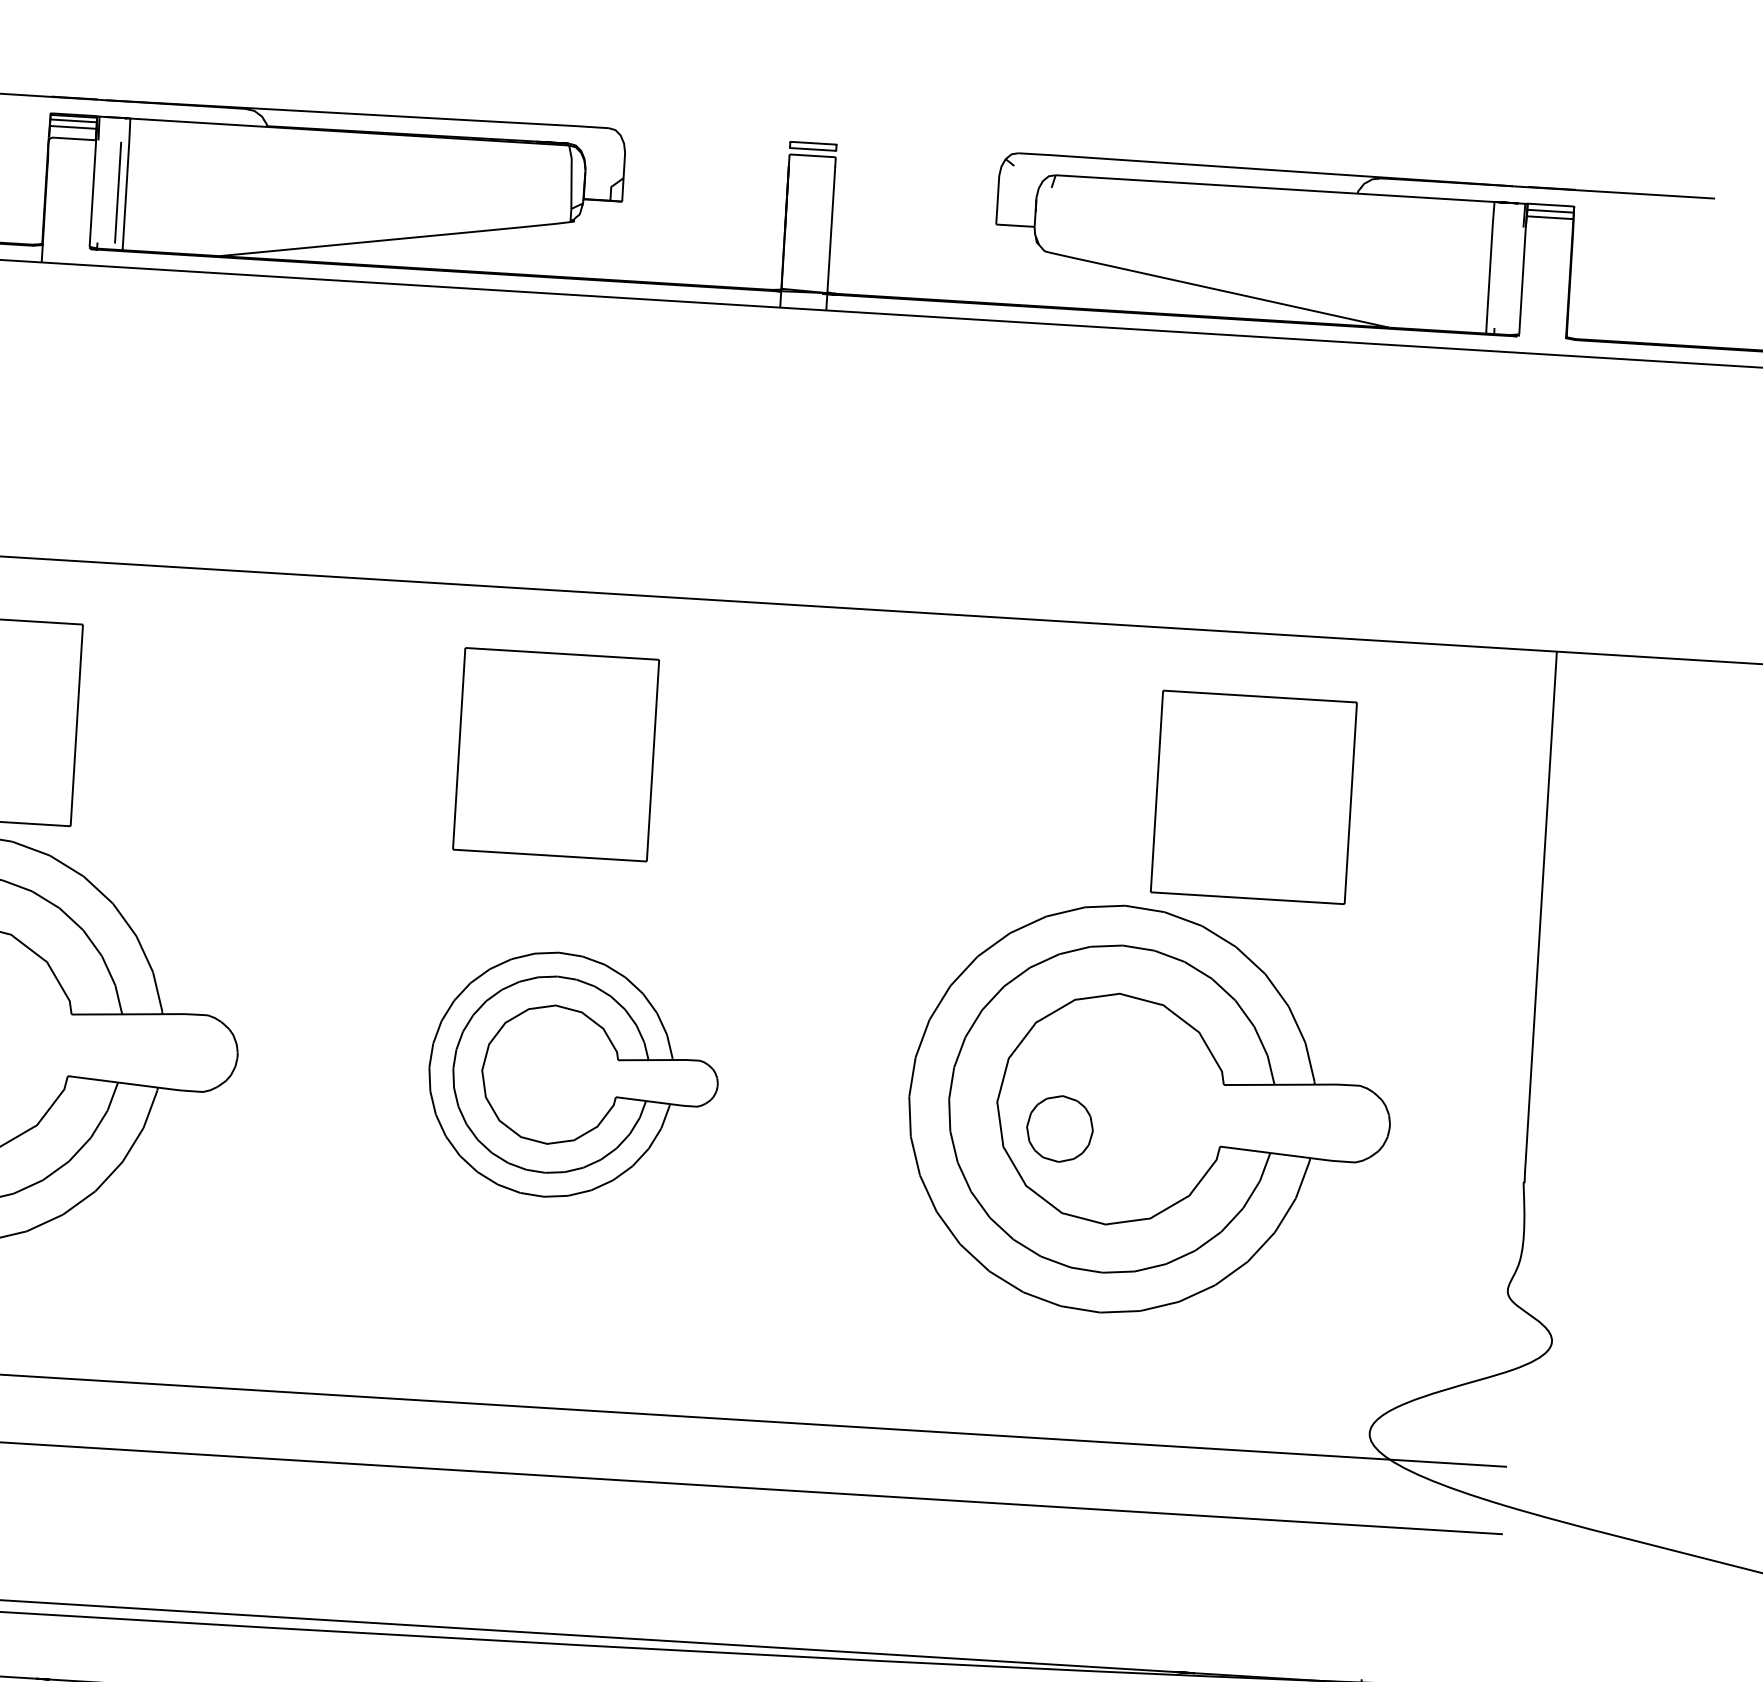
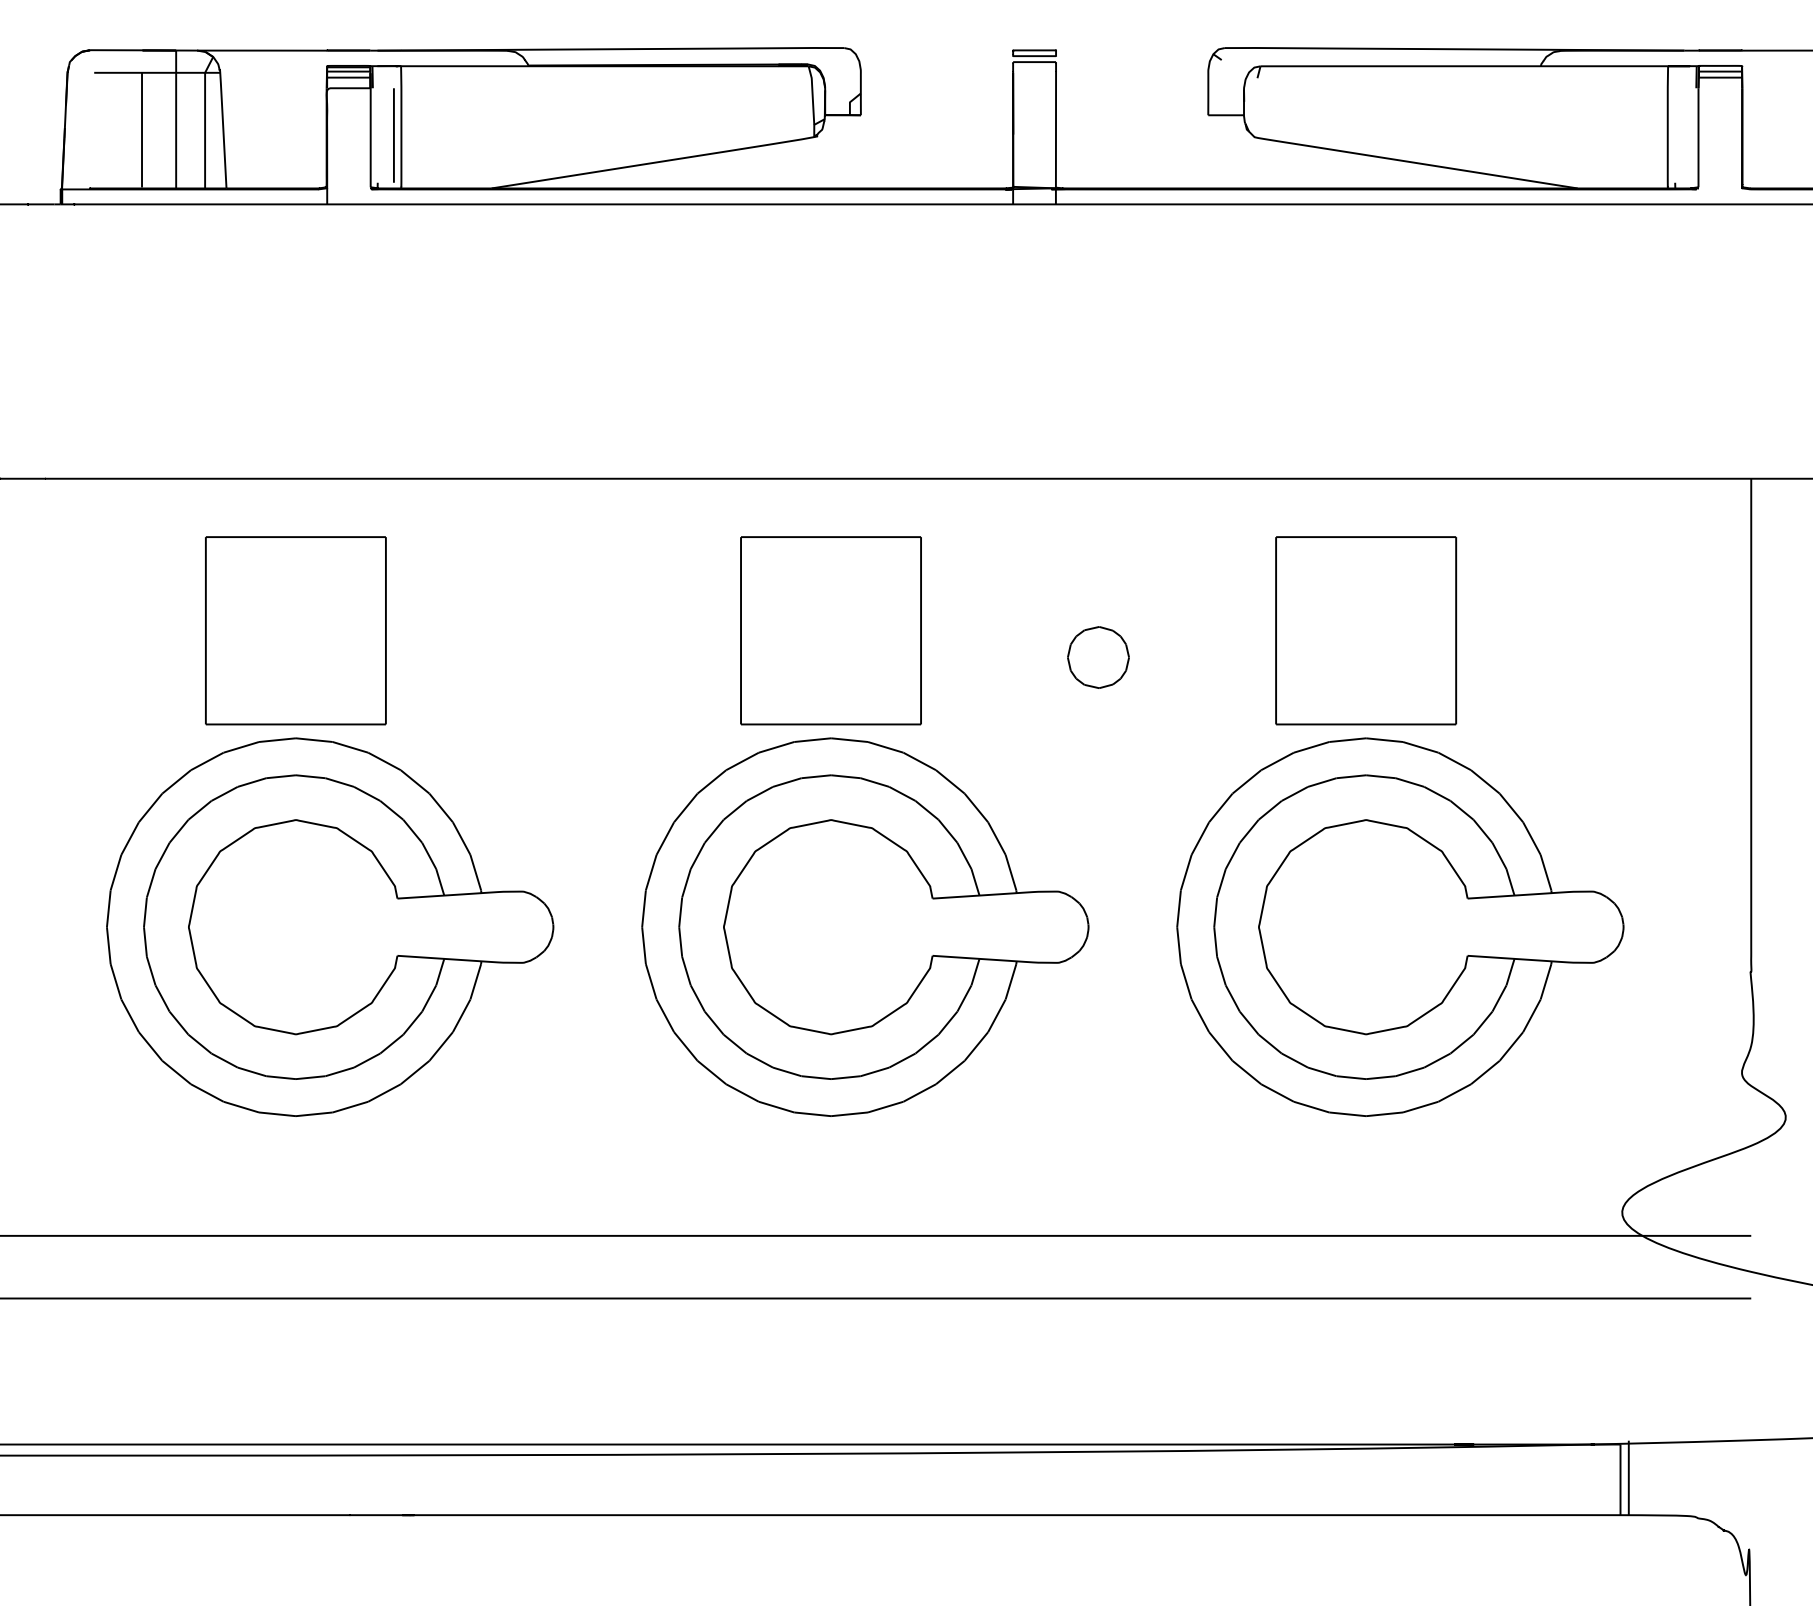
part: (1254, 797) -> (1366, 630), moved
part: (573, 1075) -> (865, 926), size x1.67
part: (1060, 1128) -> (1098, 657), moved

